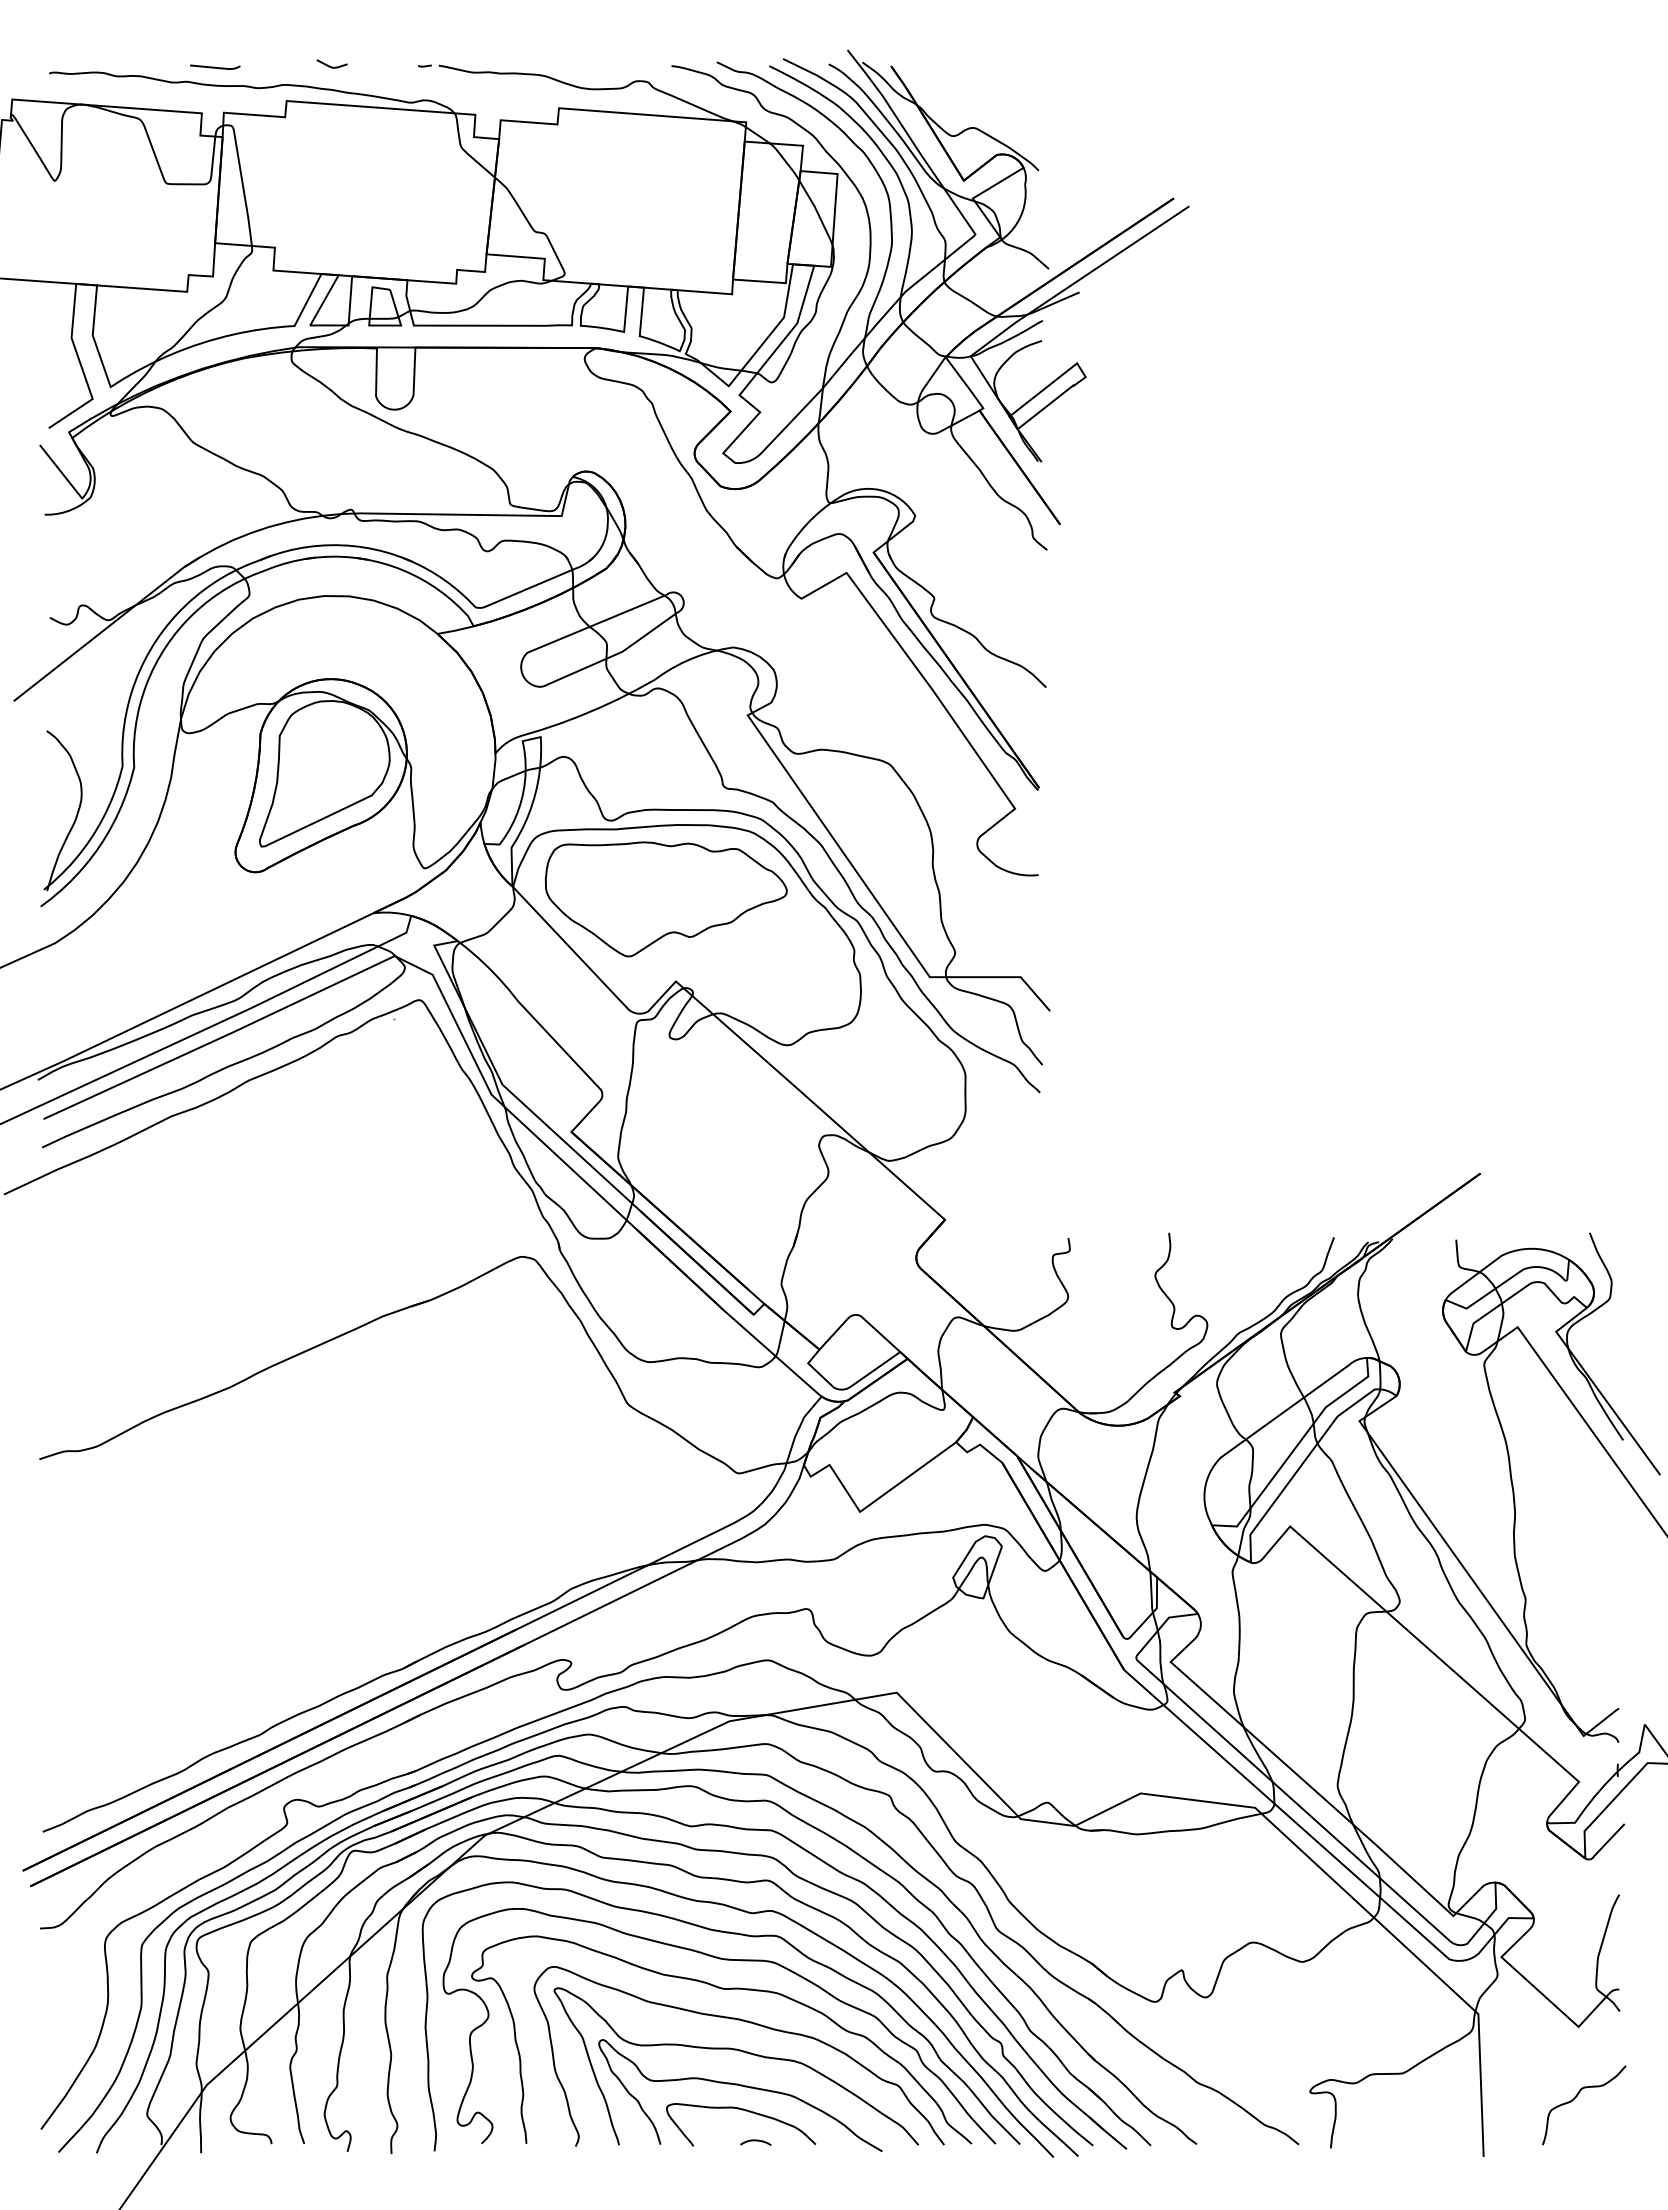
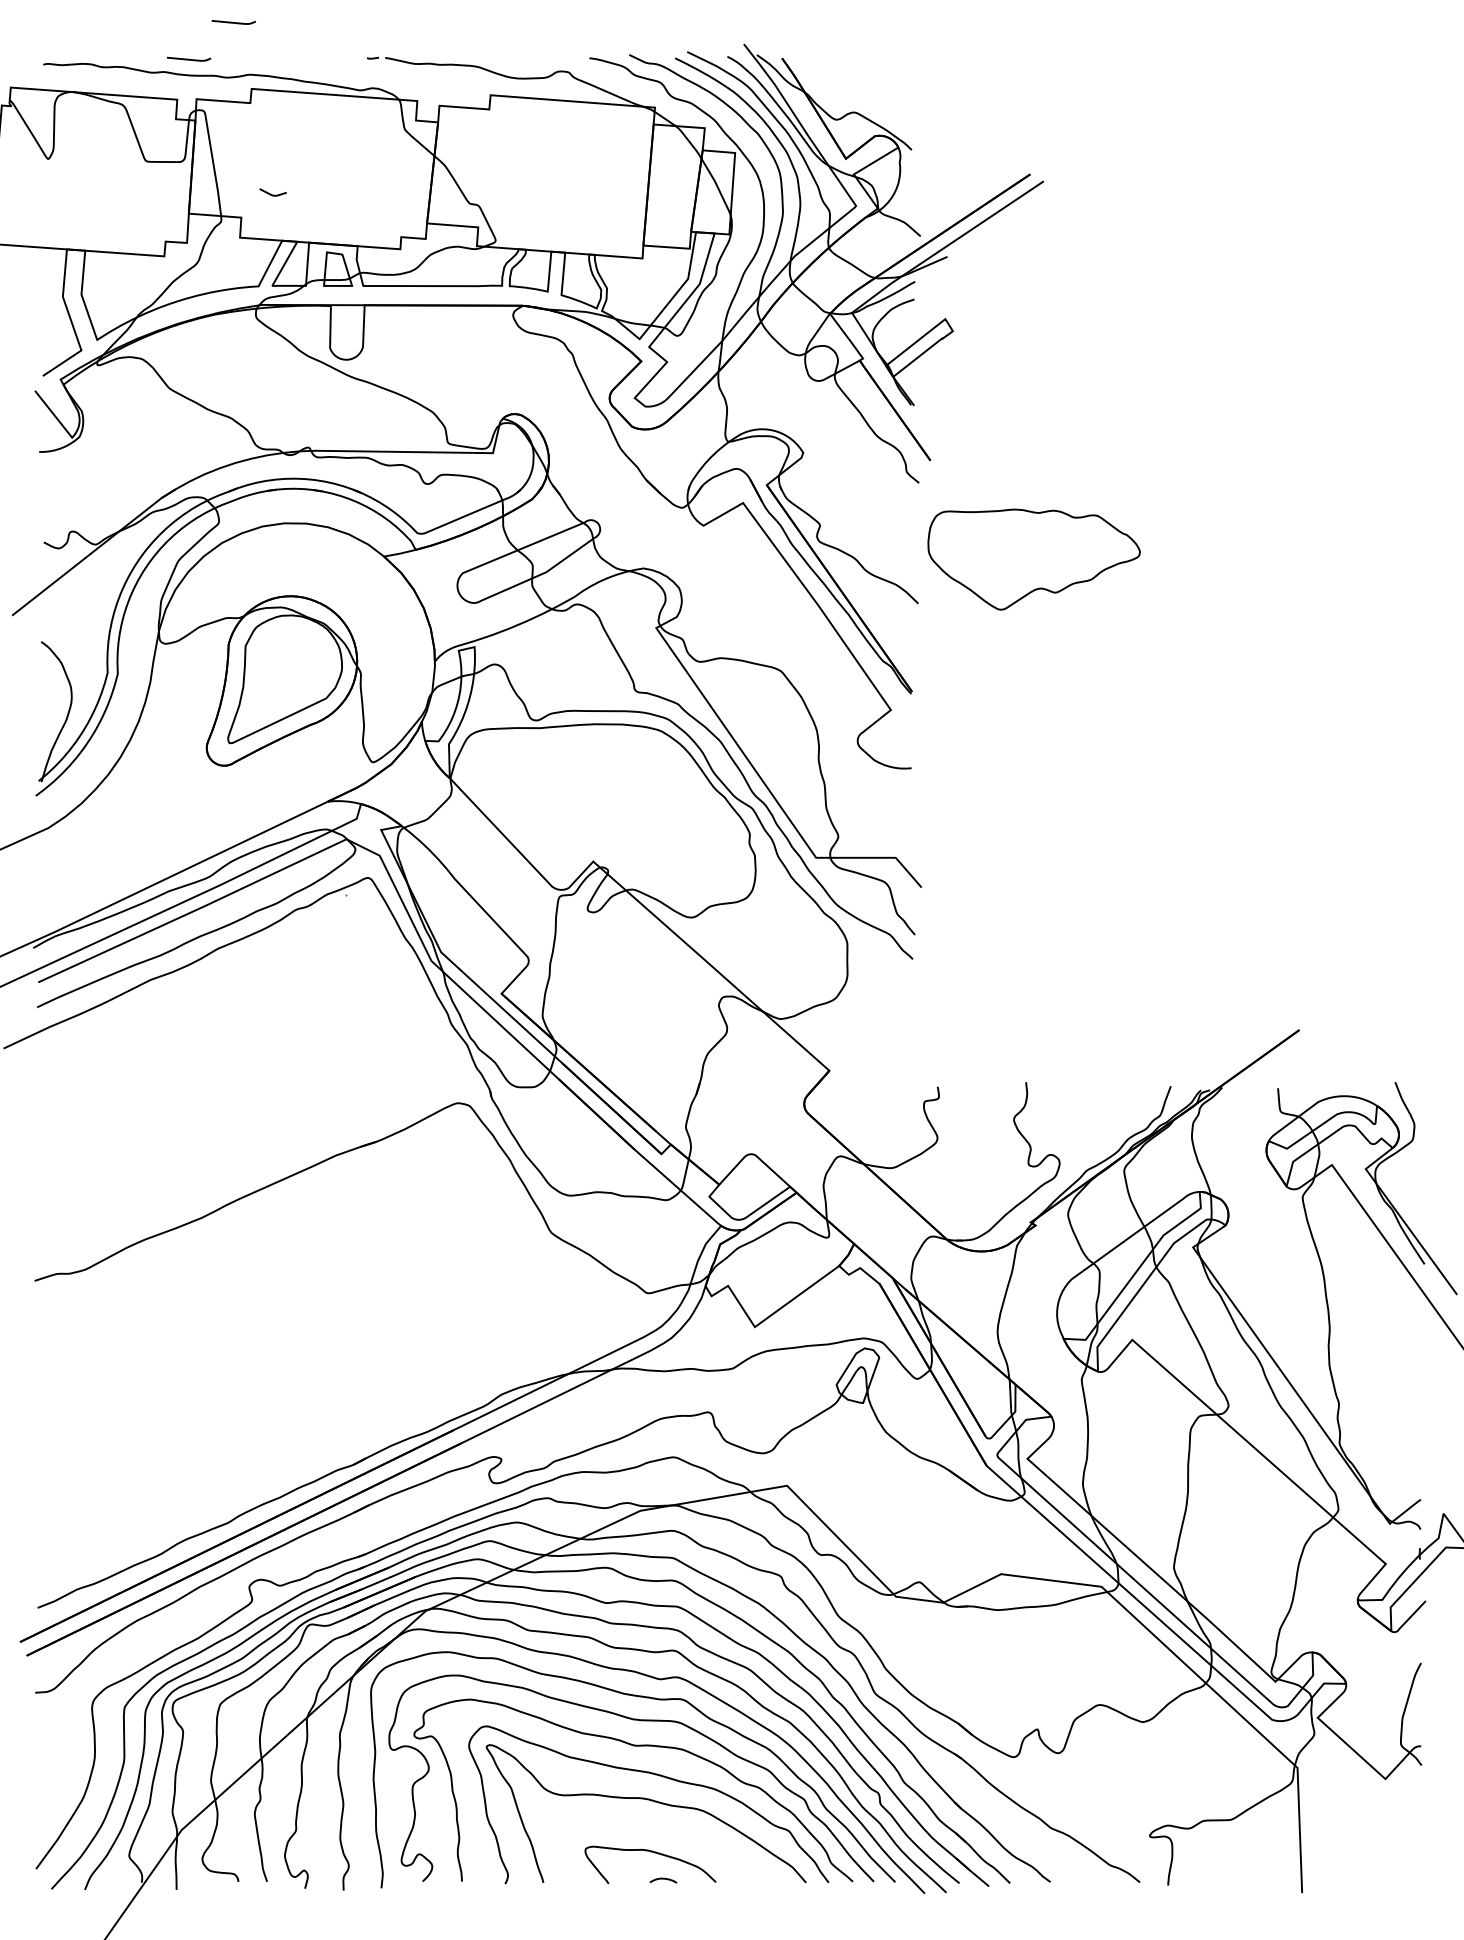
line: (266, 24) -> (233, 21), added
curve: (329, 65) -> (270, 193), moved
part: (665, 899) -> (1033, 559), moved
curve: (740, 2086) -> (649, 1831), removed
curve: (1576, 2097) -> (1383, 1841), removed

